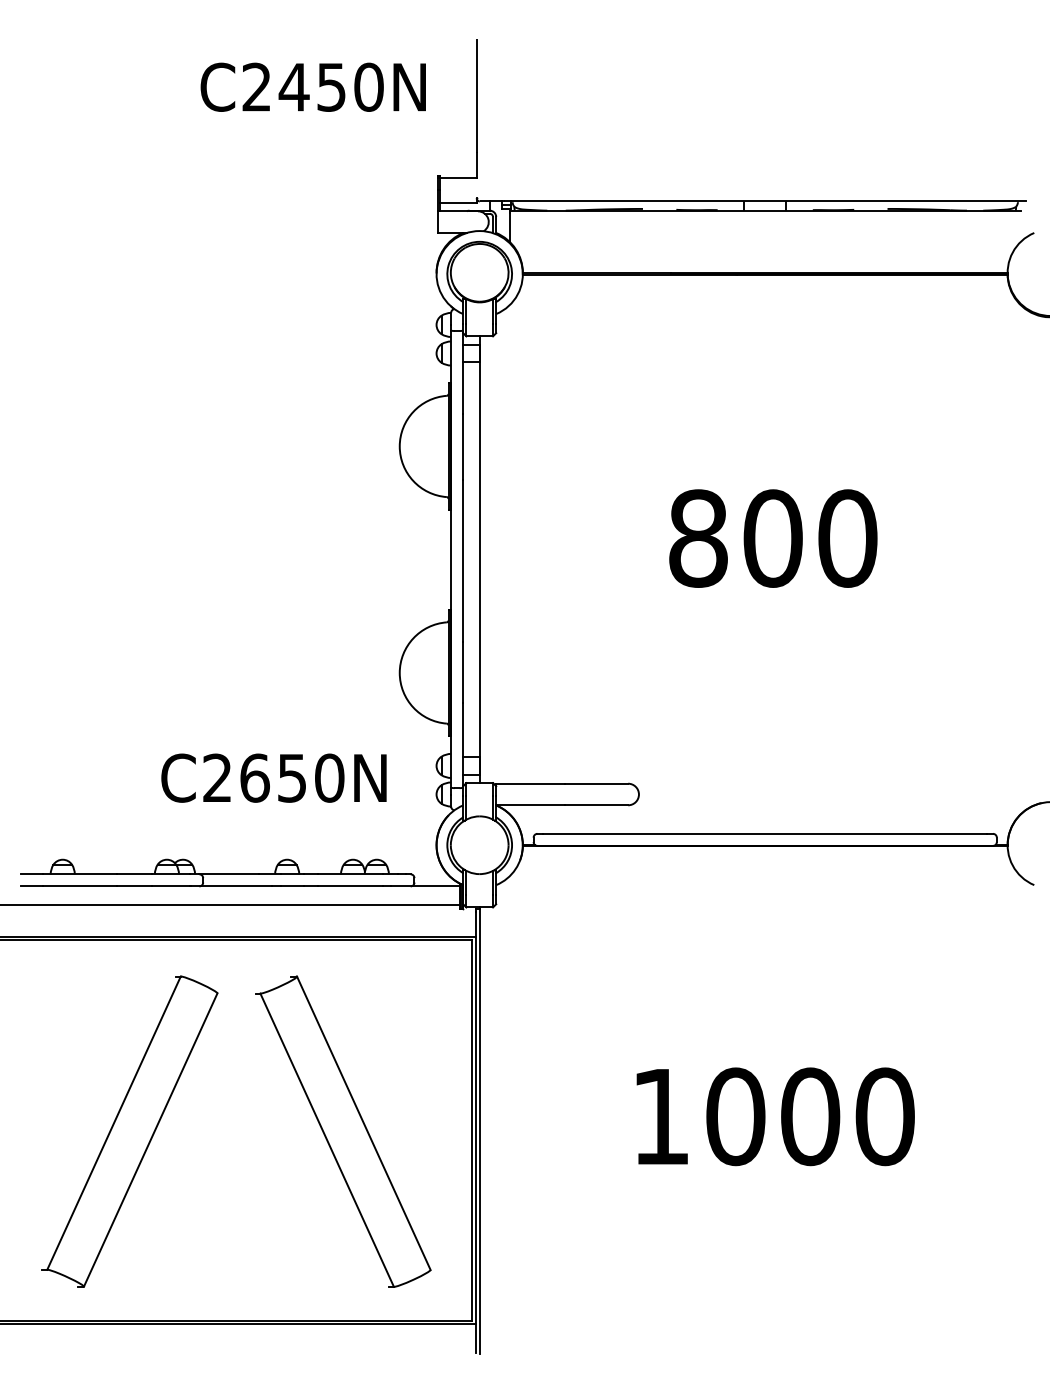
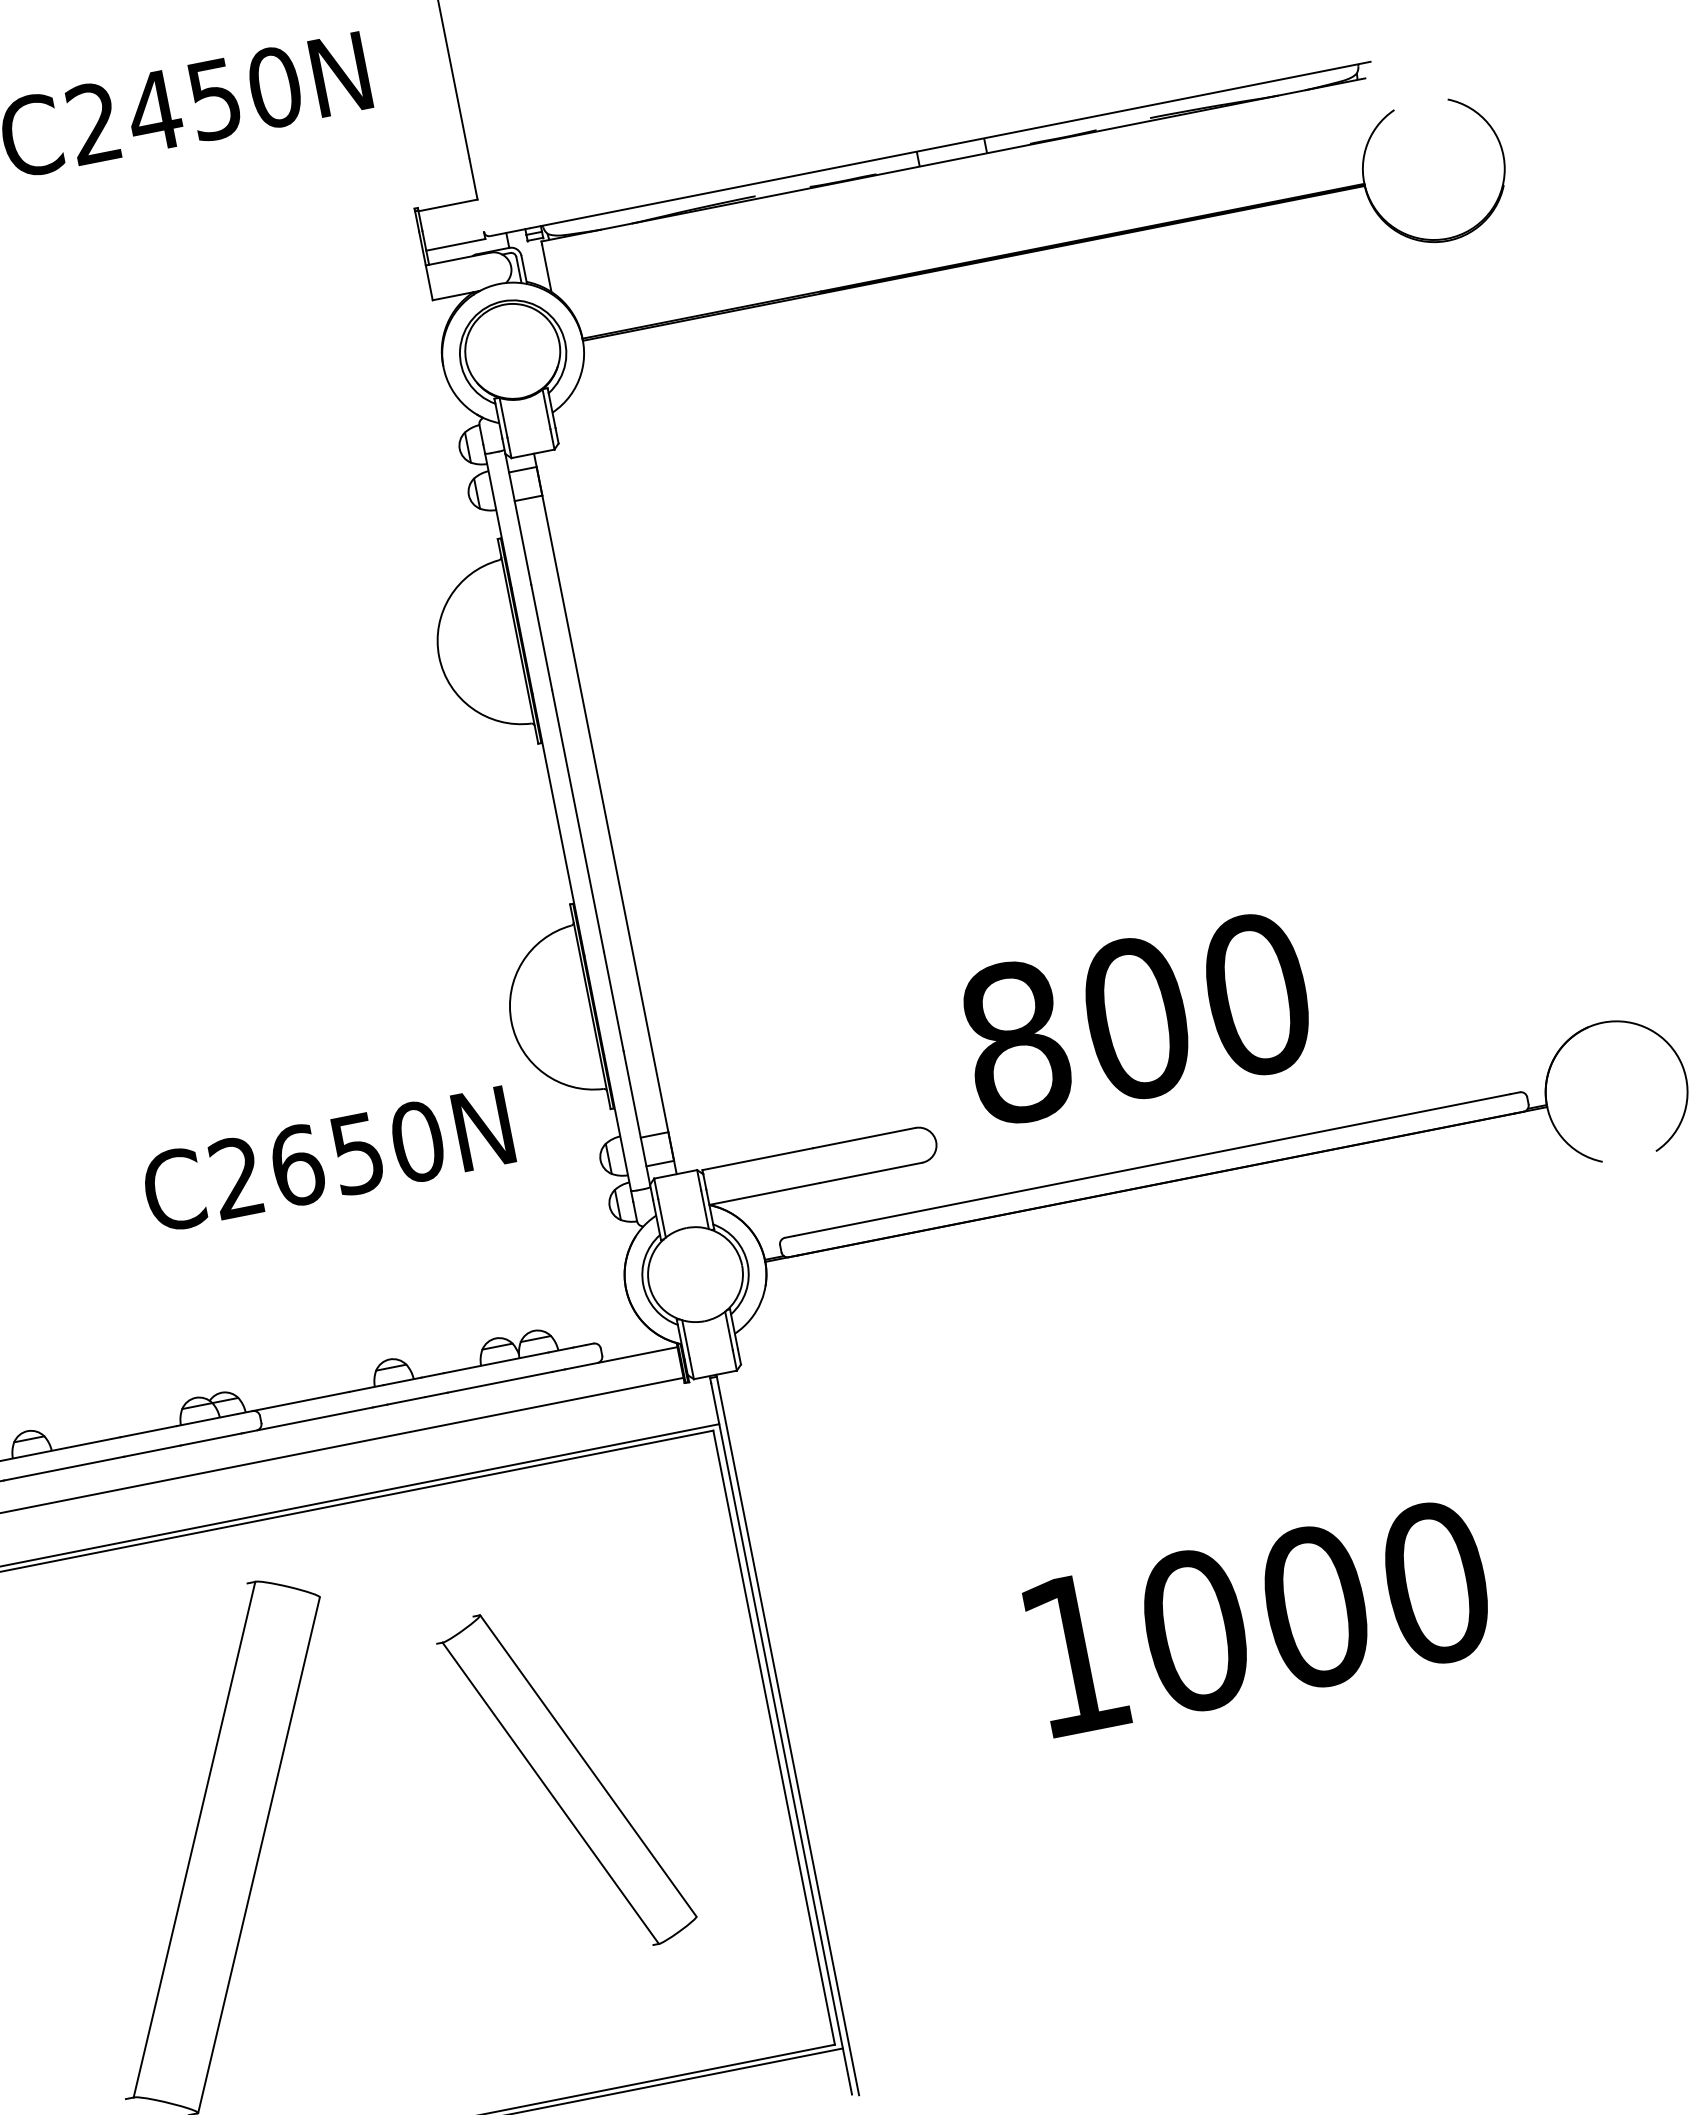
text: (773, 538) -> (1137, 1018), moved
text: (273, 777) -> (326, 1158), moved
part: (343, 1131) -> (567, 1779), size x0.7

